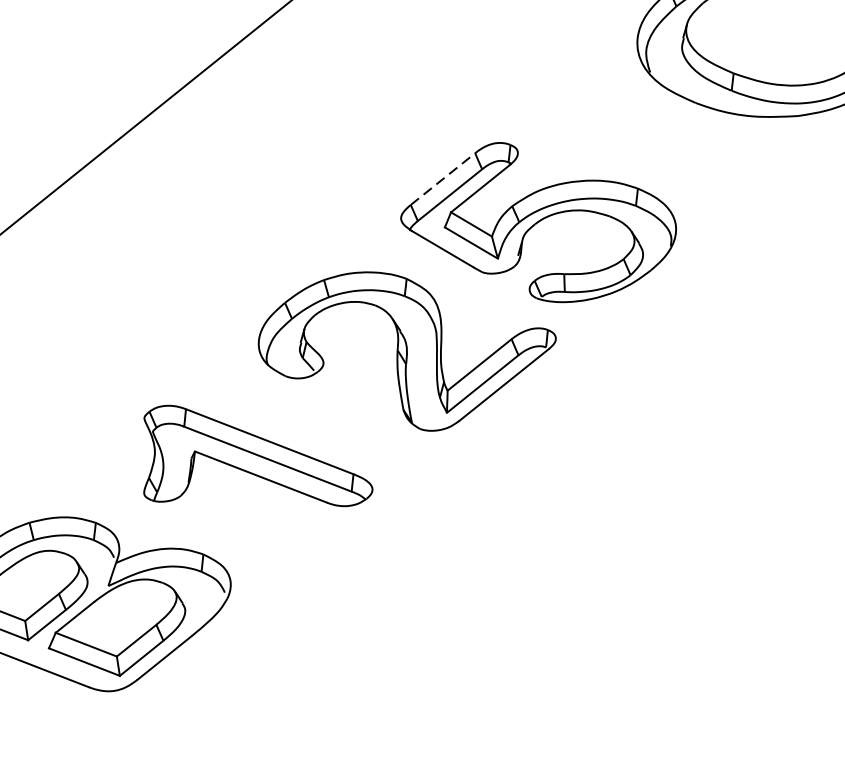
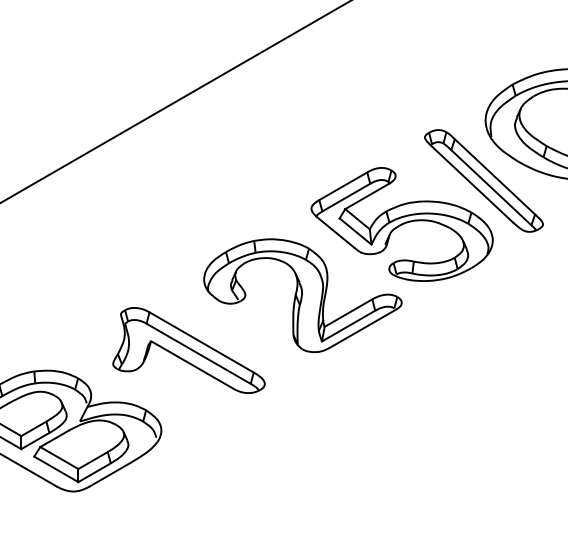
part: (648, 138) -> (483, 180), added
line: (443, 179) -> (343, 186), dashed -> solid

